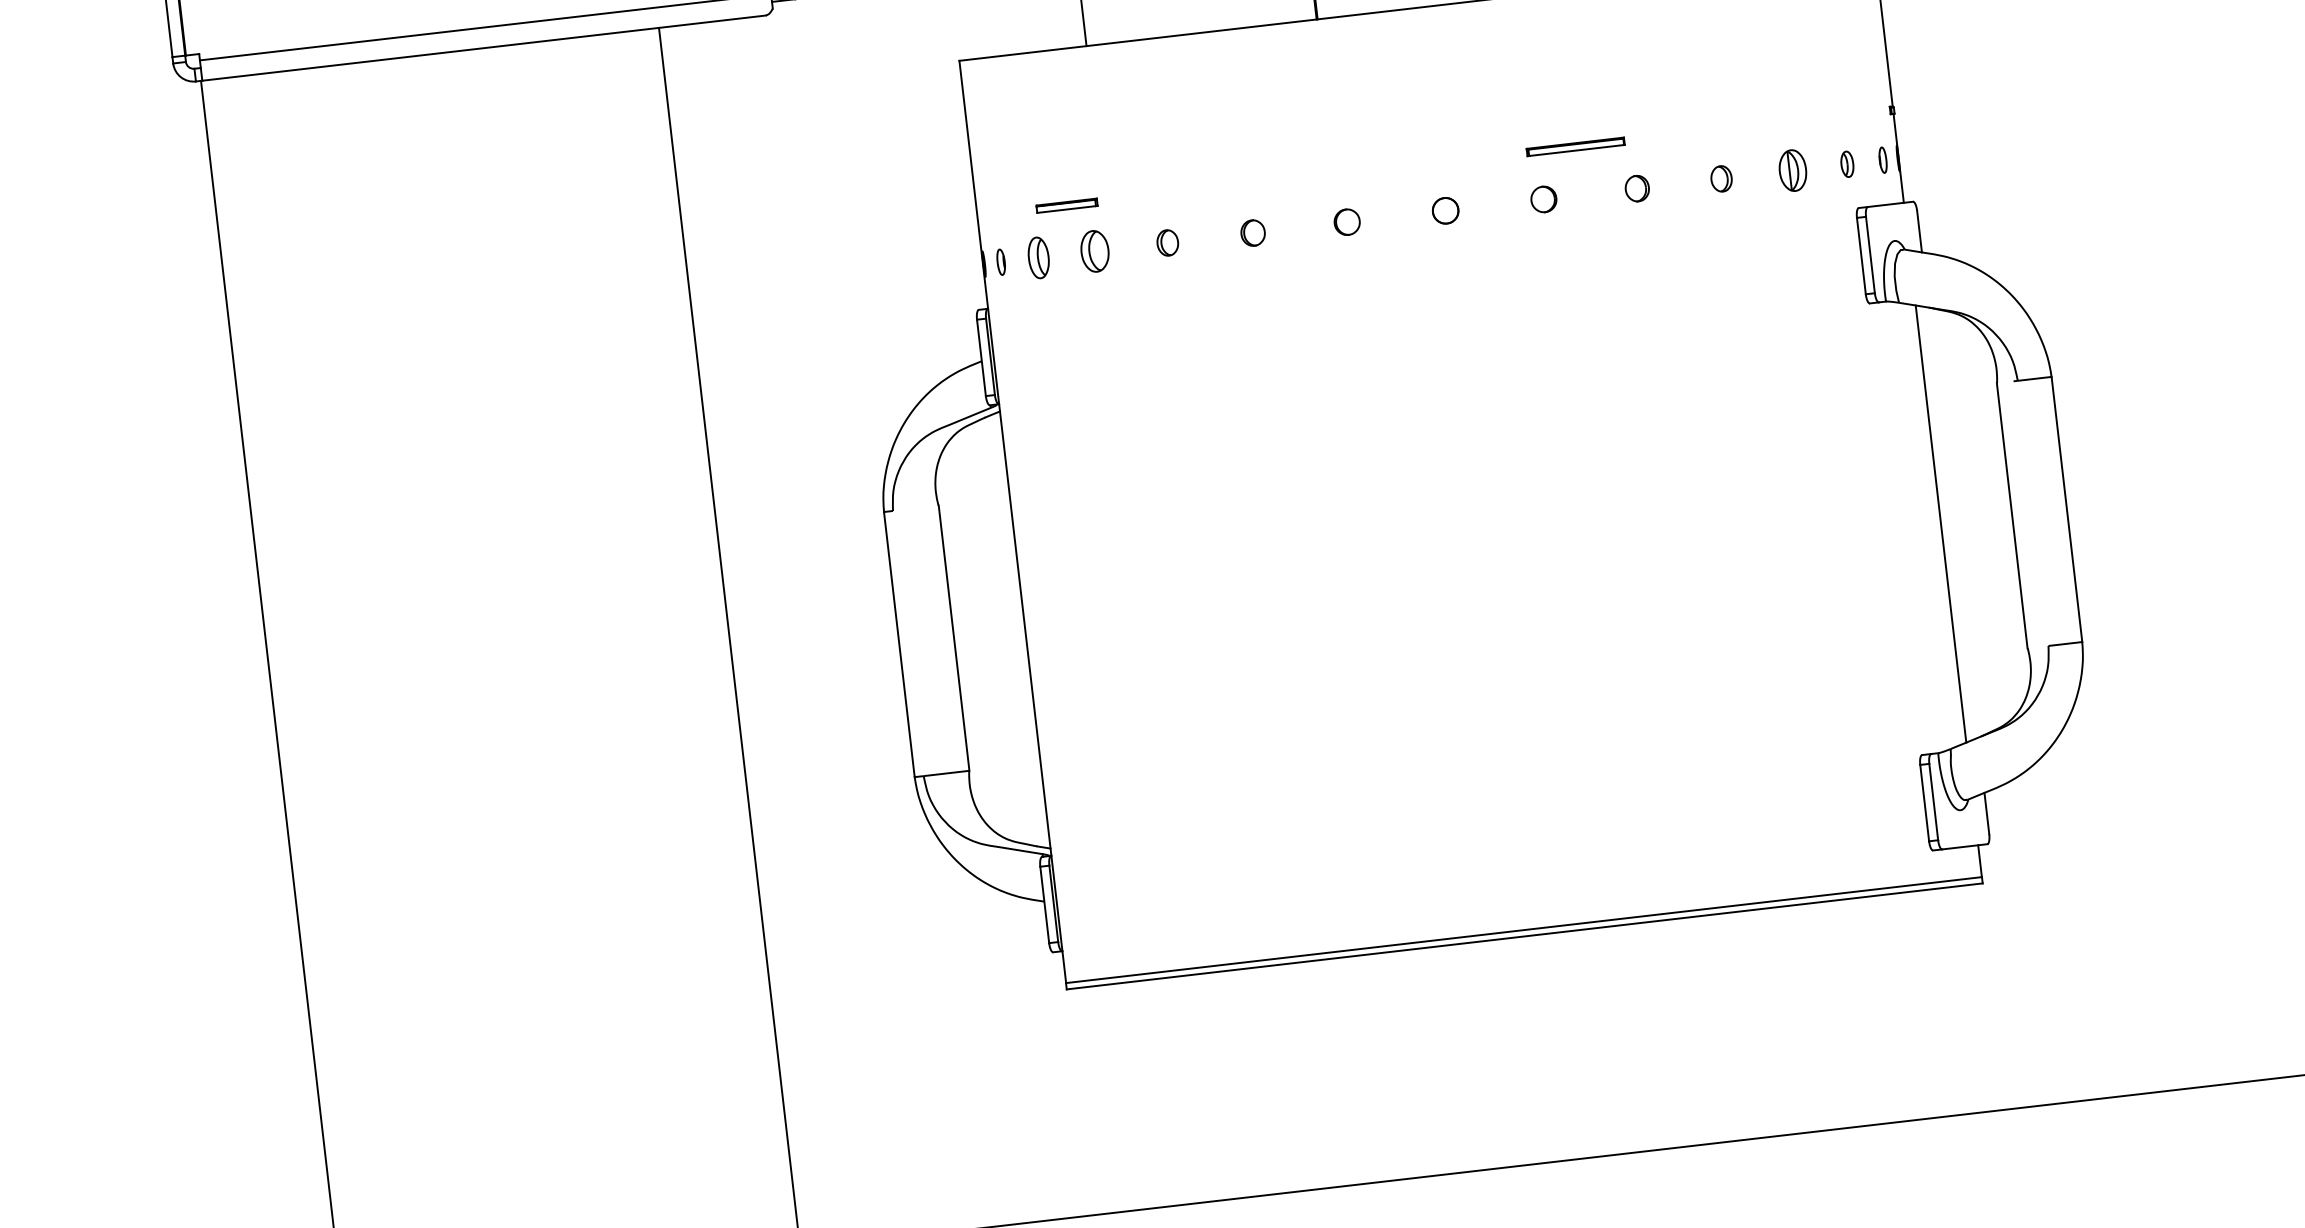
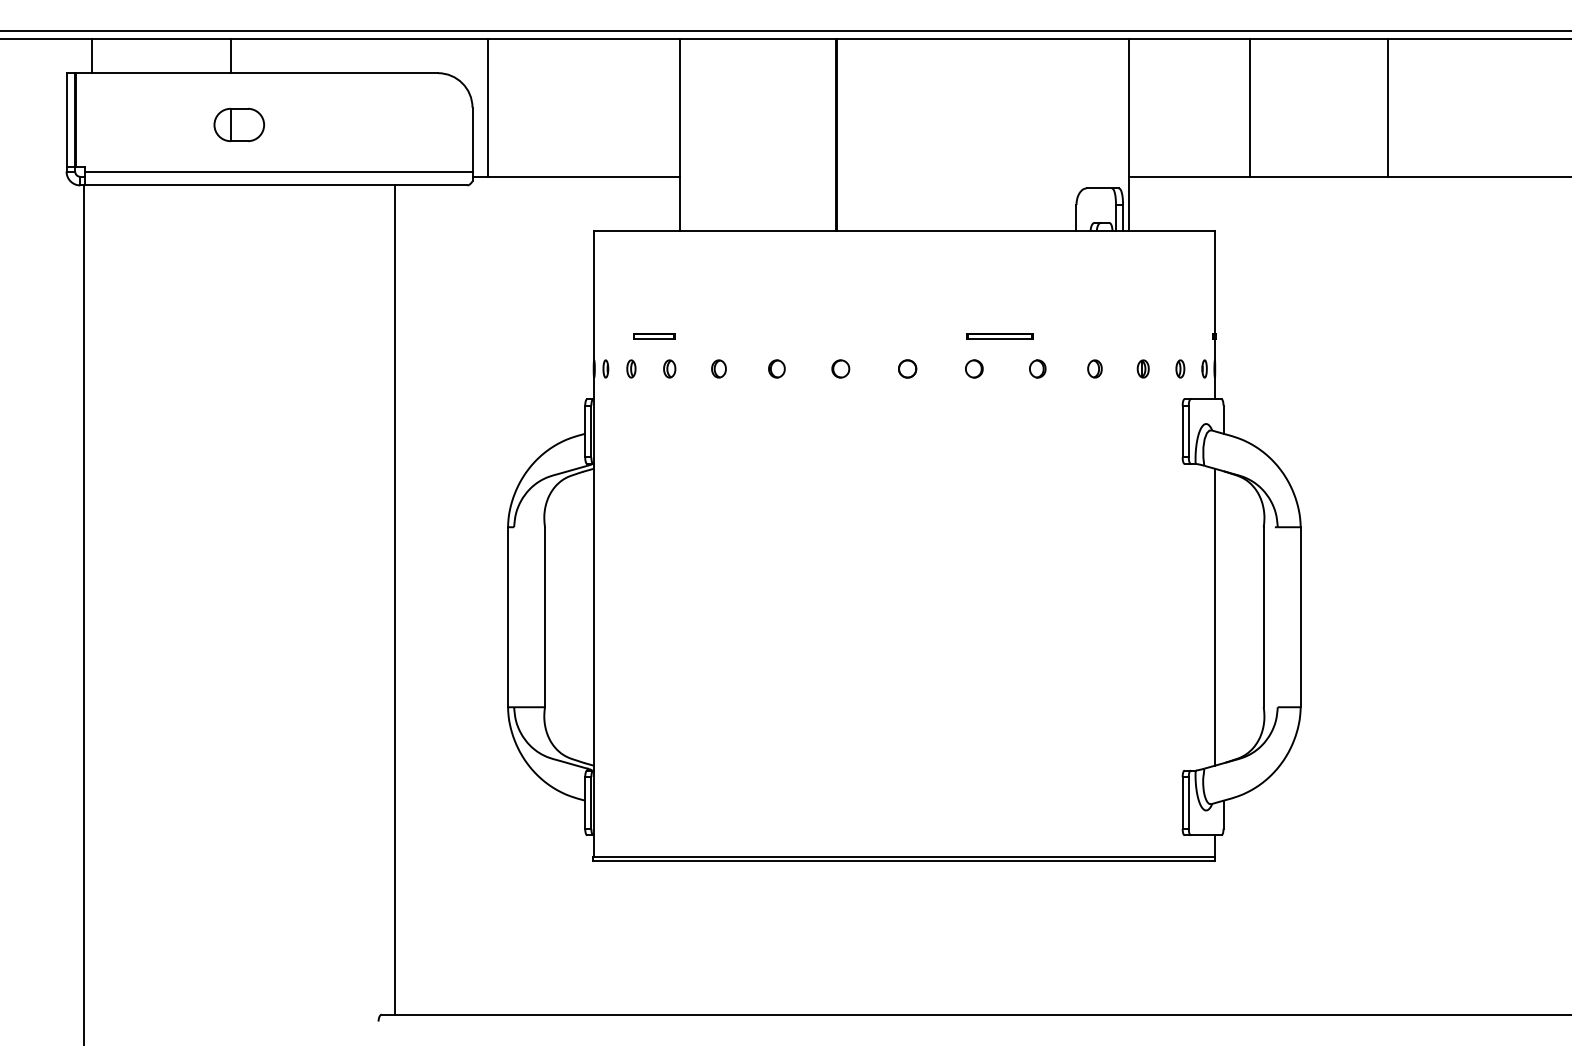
part: (1791, 170) -> (1142, 368), size x0.62
part: (1094, 250) -> (669, 368), size x0.62
part: (1038, 257) -> (631, 368), size x0.62

